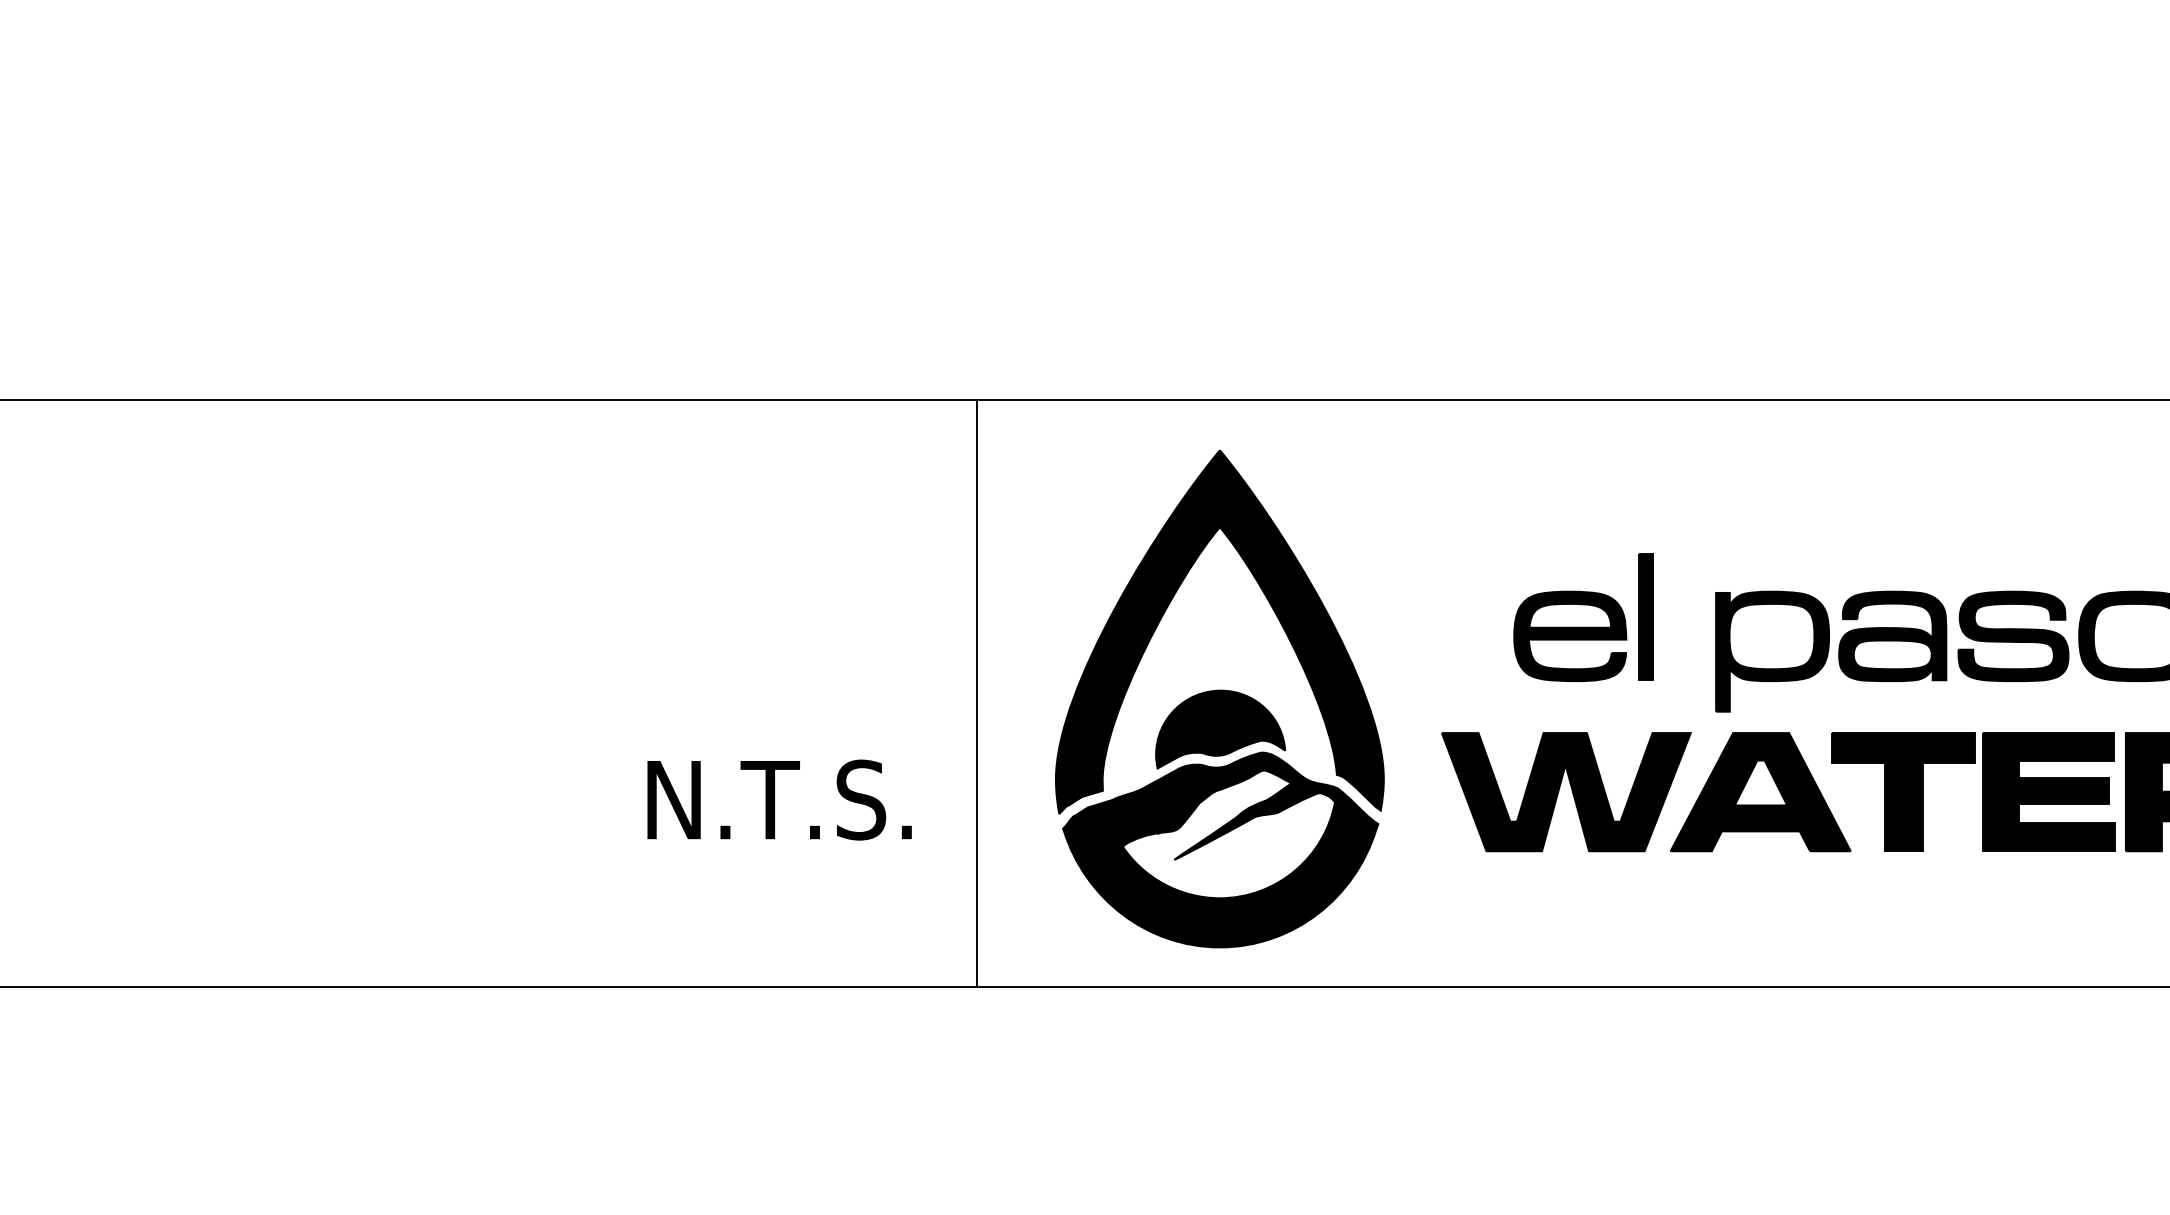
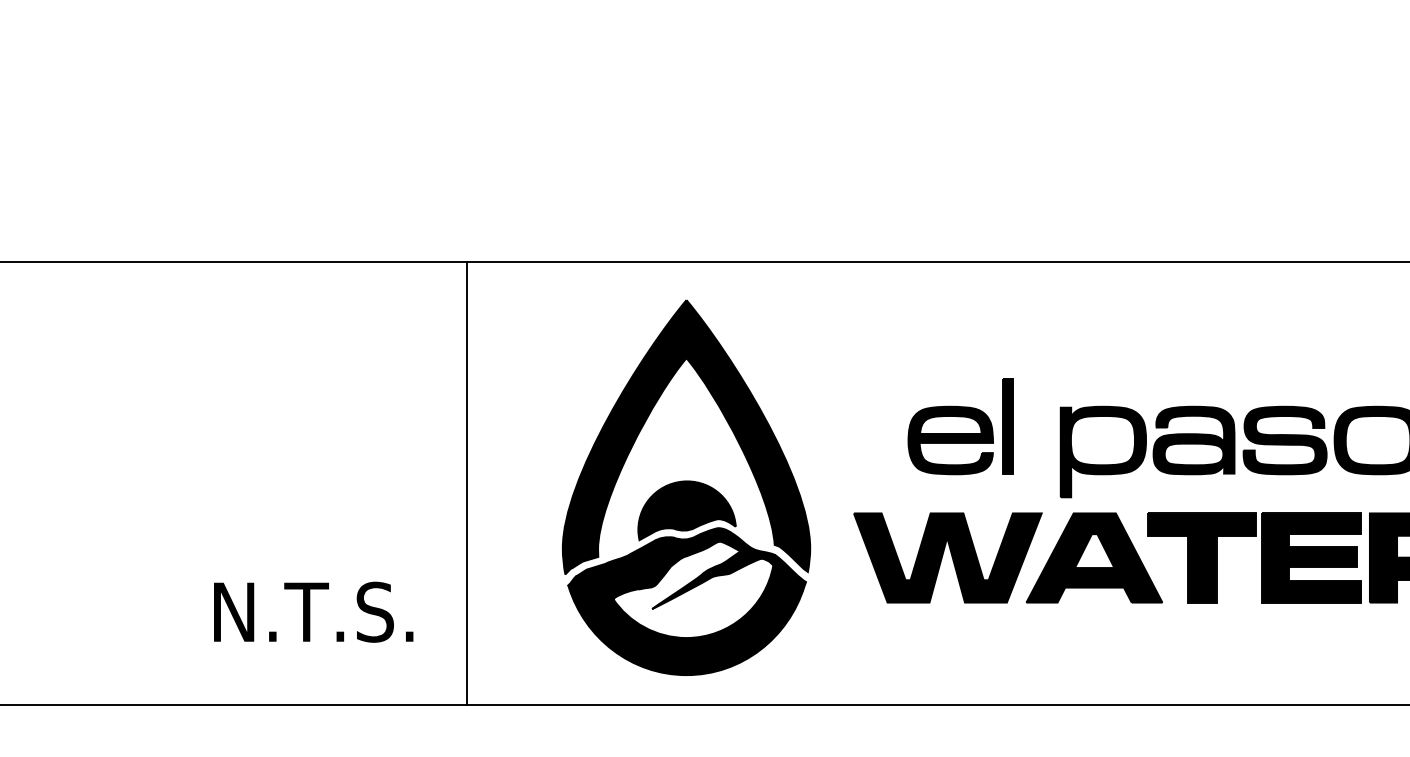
line: (977, 693) -> (467, 483), moved
text: (779, 799) -> (313, 611), moved

